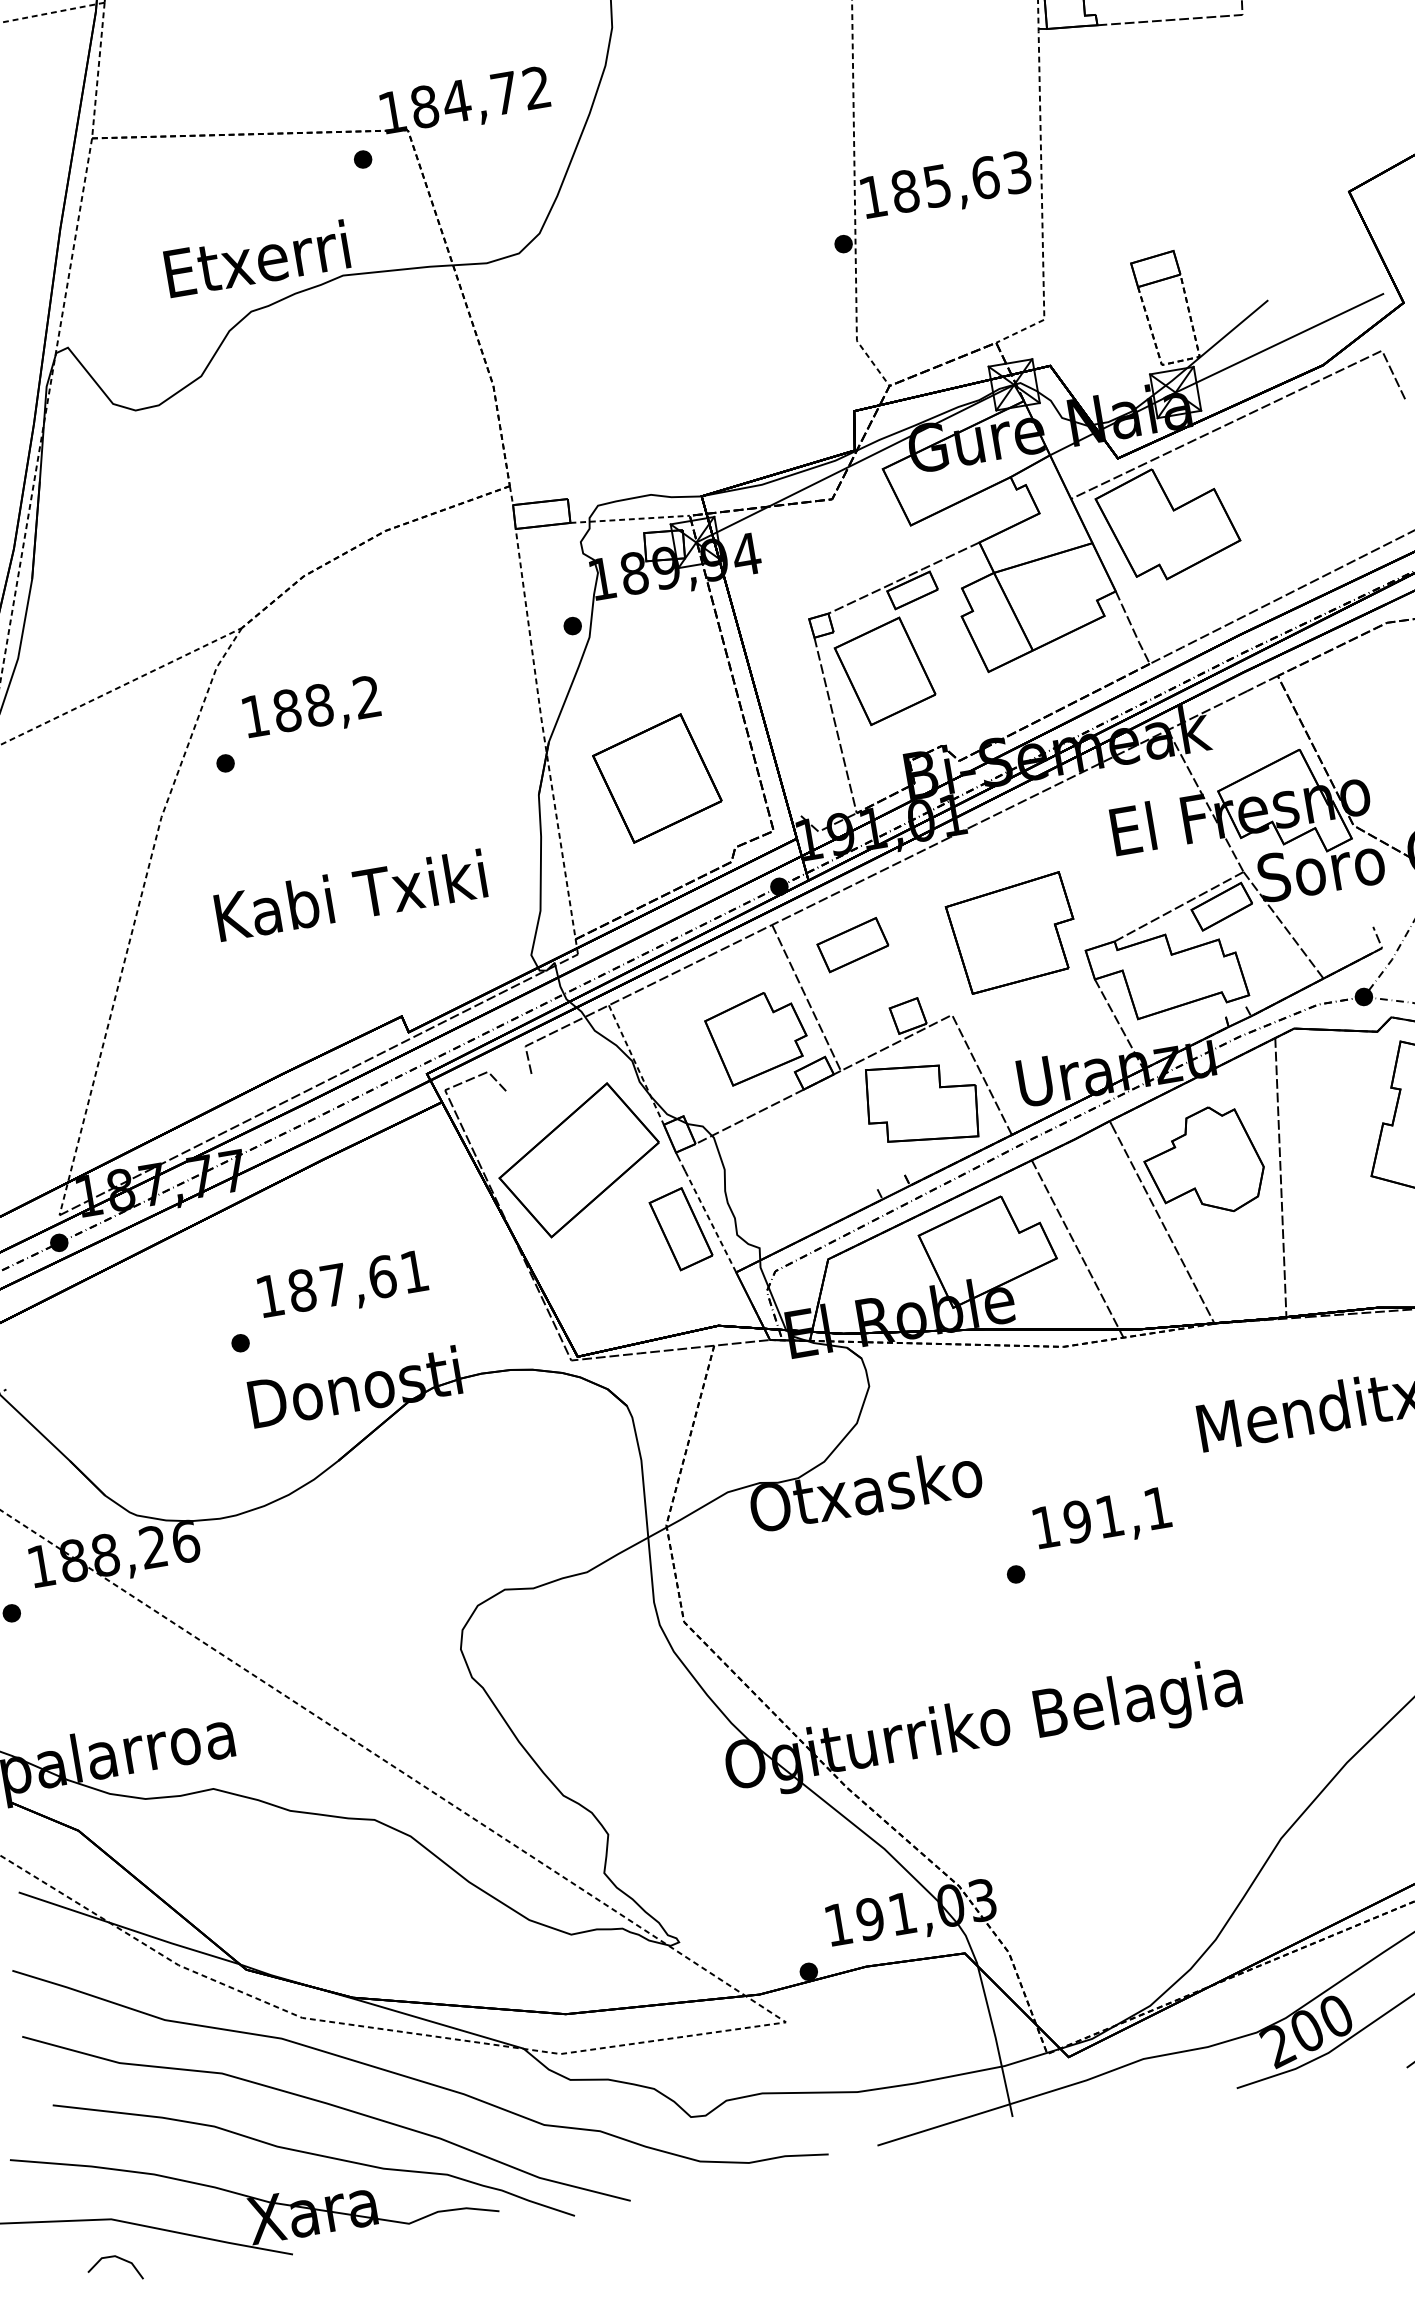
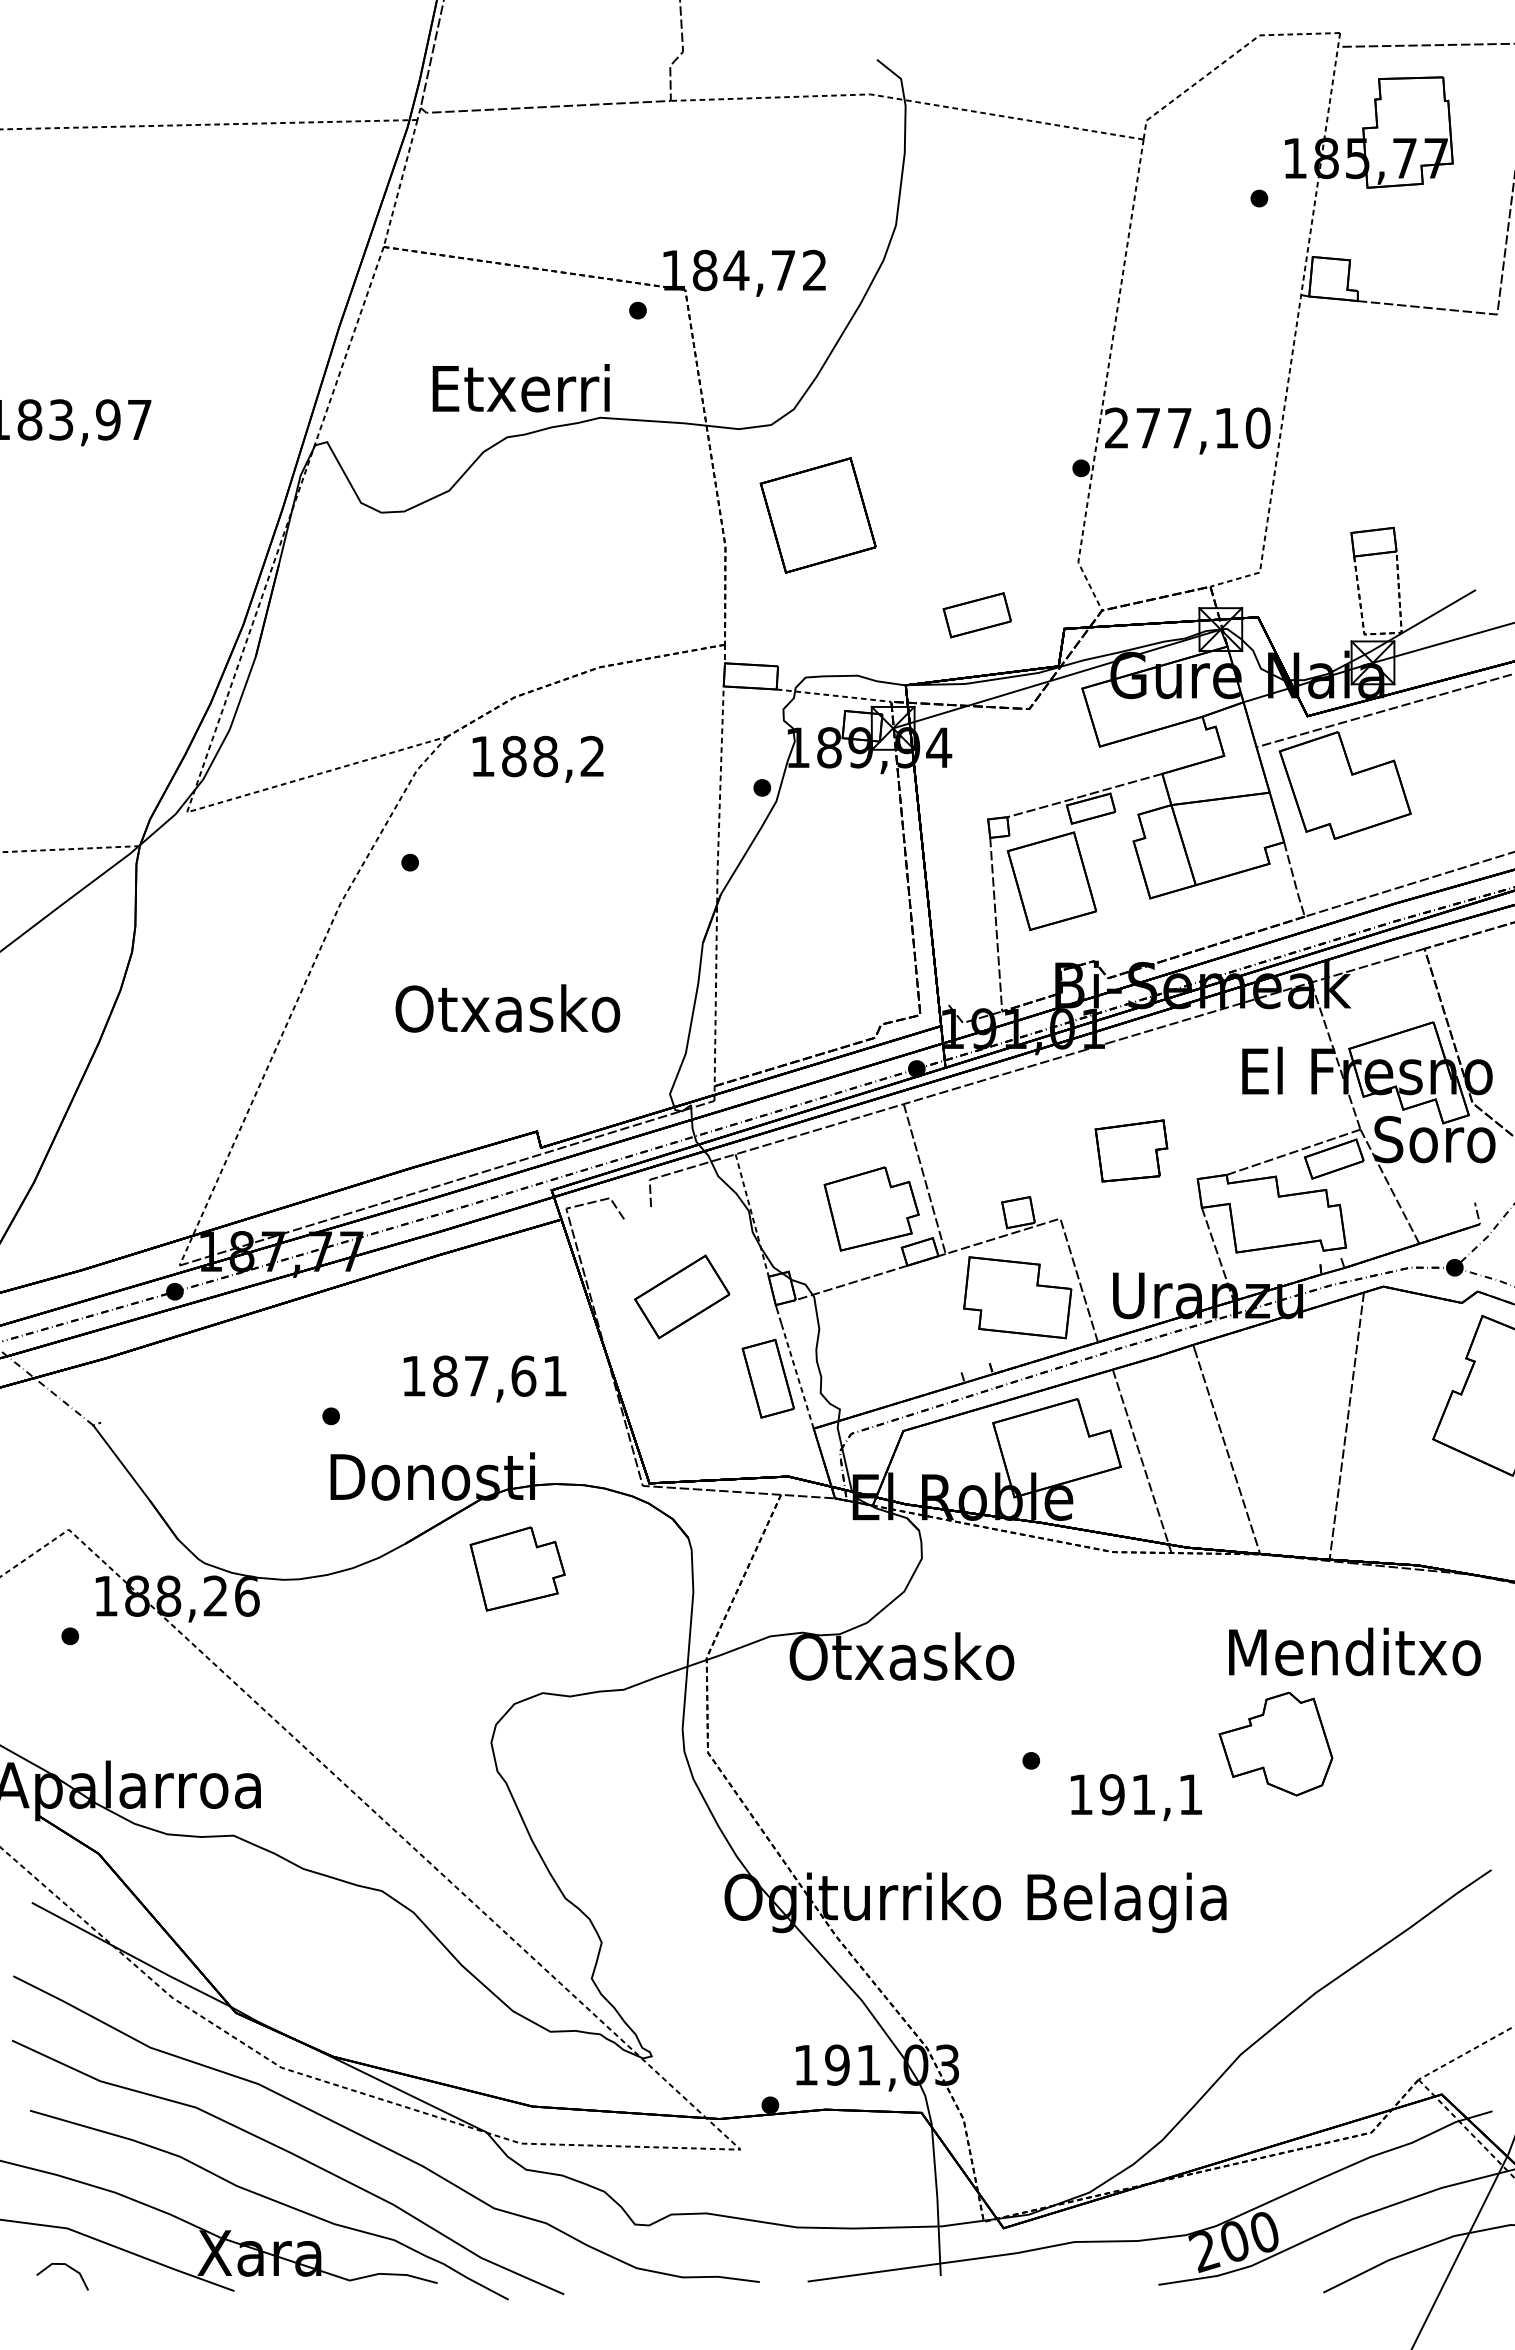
text: (945, 183) -> (1187, 427), 185,63 -> 277,10
text: (311, 708) -> (537, 758), moved
part: (656, 778) -> (817, 515), moved
text: (350, 895) -> (507, 1008), Kabi Txiki -> Otxasko
part: (1013, 932) -> (1131, 1150), size x0.6
part: (852, 945) -> (976, 615), moved
part: (578, 1160) -> (681, 1296), size x0.6
part: (1203, 1161) -> (1275, 1743), moved
text: (342, 1286) -> (484, 1378), moved
part: (457, 1466) -> (517, 1568), added
text: (1101, 1520) -> (1135, 1797), moved

